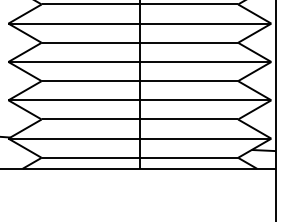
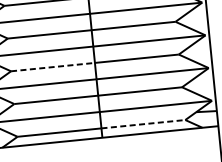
line: (91, 81) -> (53, 67), solid -> dashed
line: (189, 157) -> (143, 123), solid -> dashed

